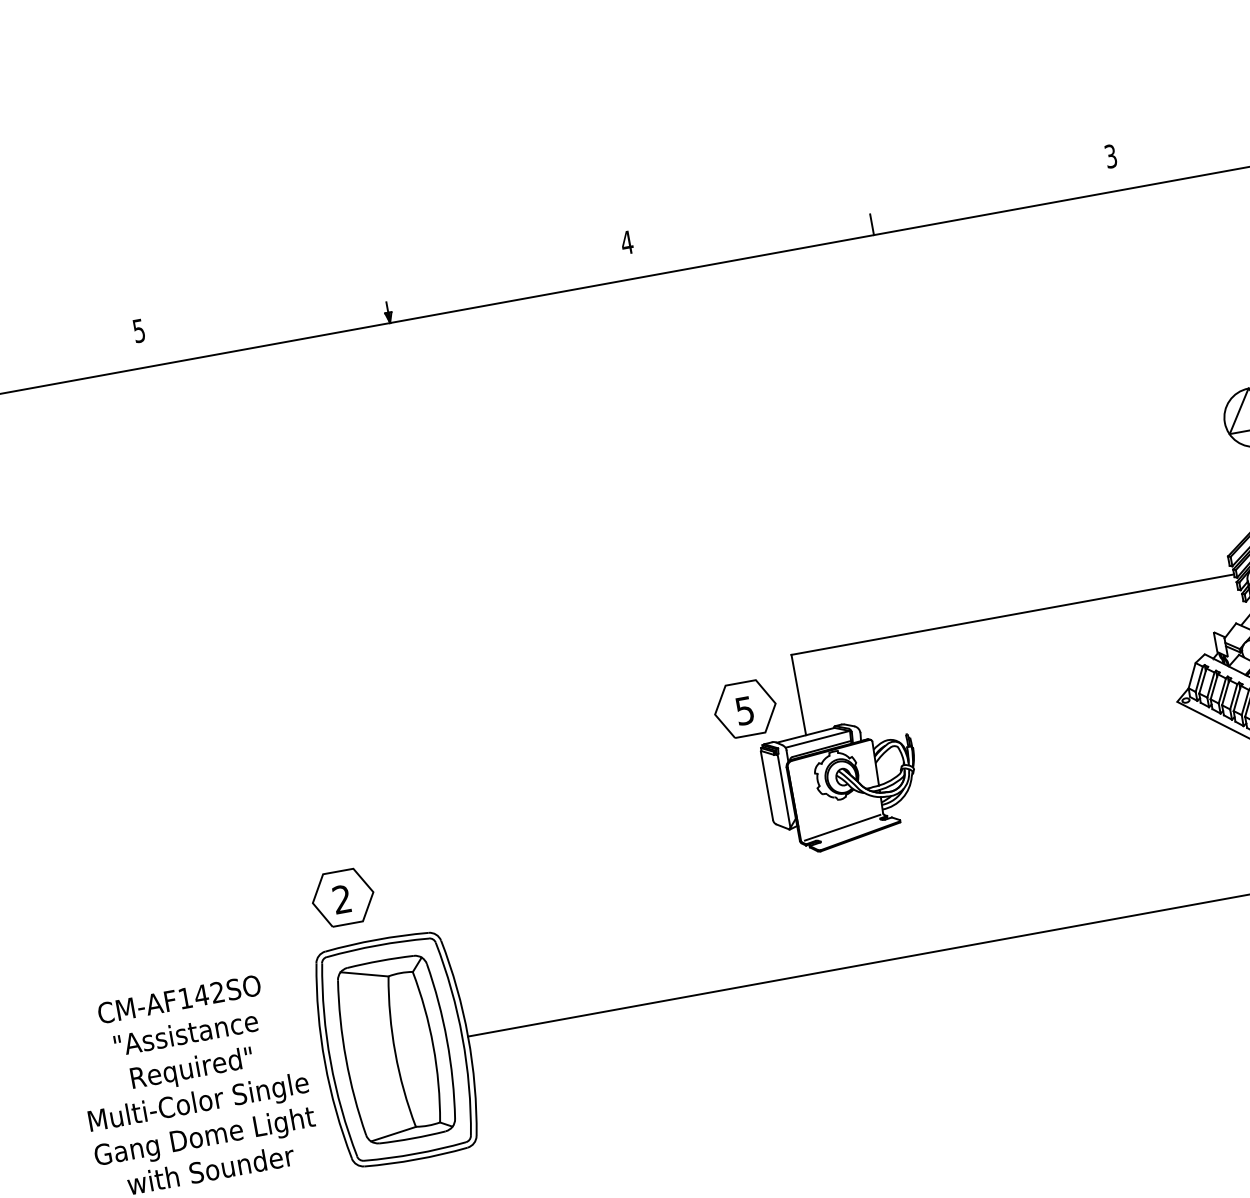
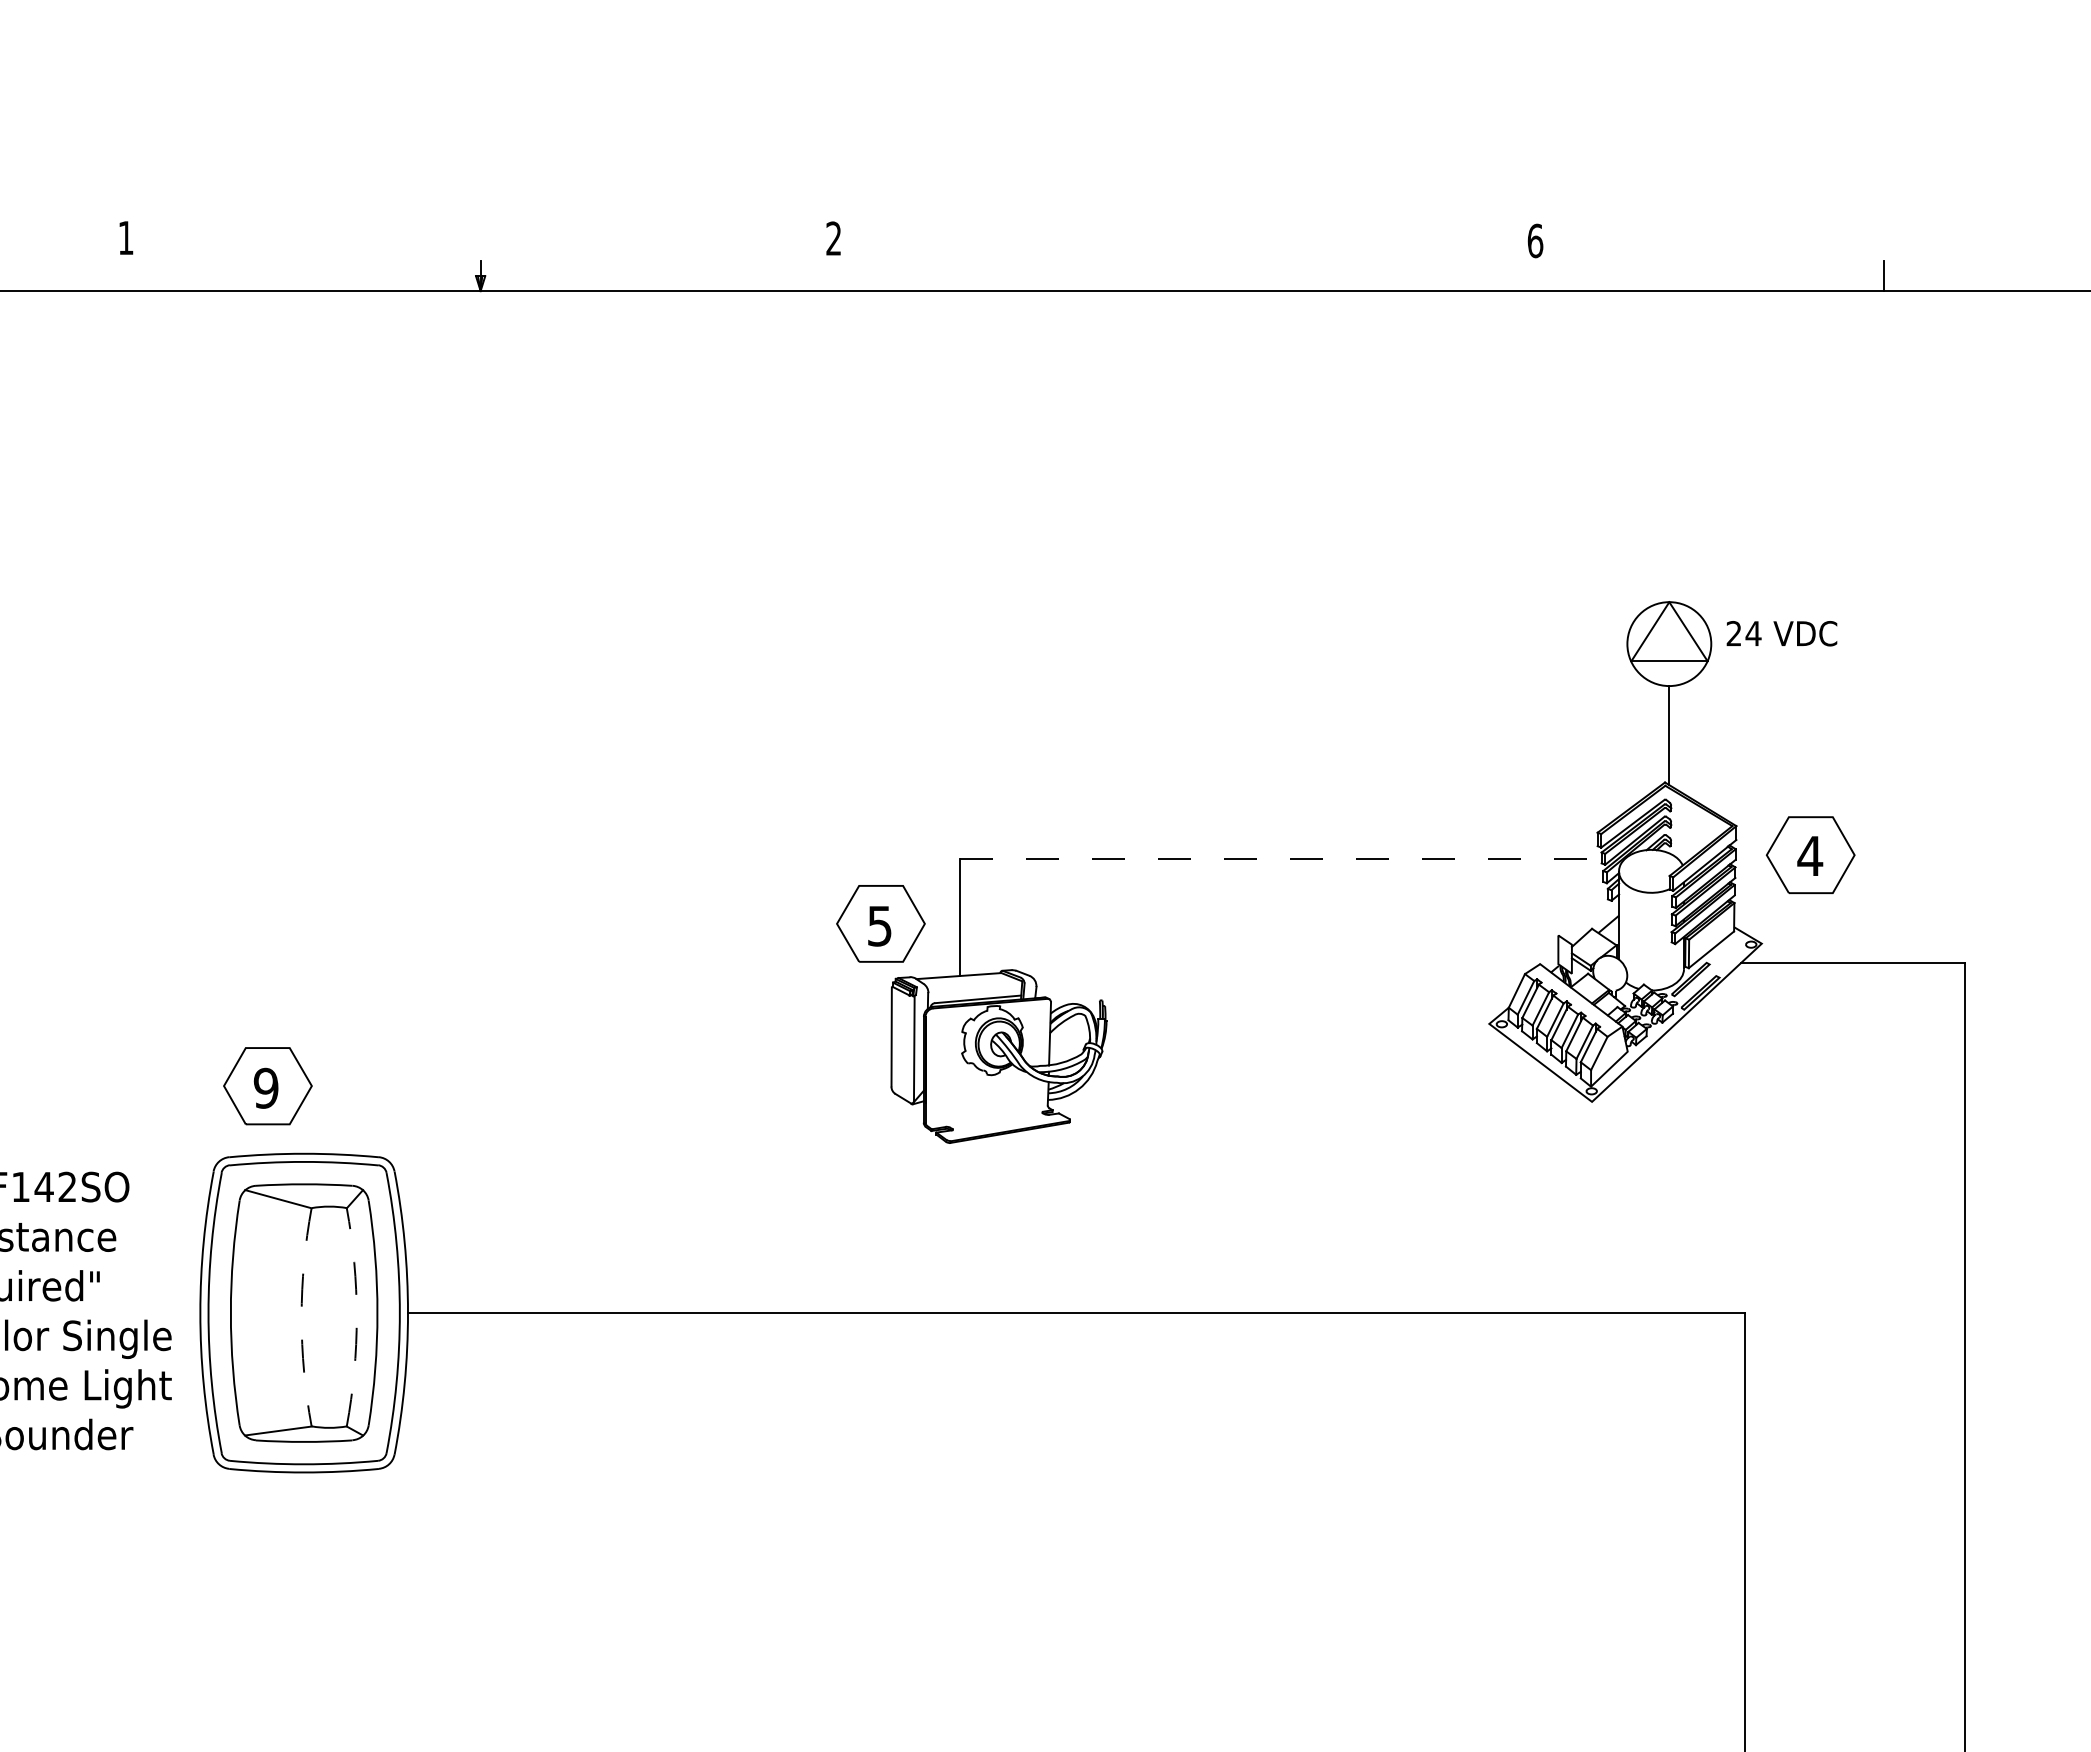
text: (1110, 156) -> (1535, 240), 3 -> 6
line: (872, 224) -> (1182, 275), removed
text: (626, 242) -> (833, 238), 4 -> 2
text: (138, 331) -> (125, 238), 5 -> 1
line: (1013, 614) -> (1281, 859), solid -> dashed
line: (817, 739) -> (974, 984), removed
line: (842, 827) -> (987, 1114), removed
text: (341, 899) -> (265, 1088), 2 -> 9
arc: (433, 1046) -> (356, 1317), solid -> dashed
arc: (395, 1053) -> (301, 1317), solid -> dashed

